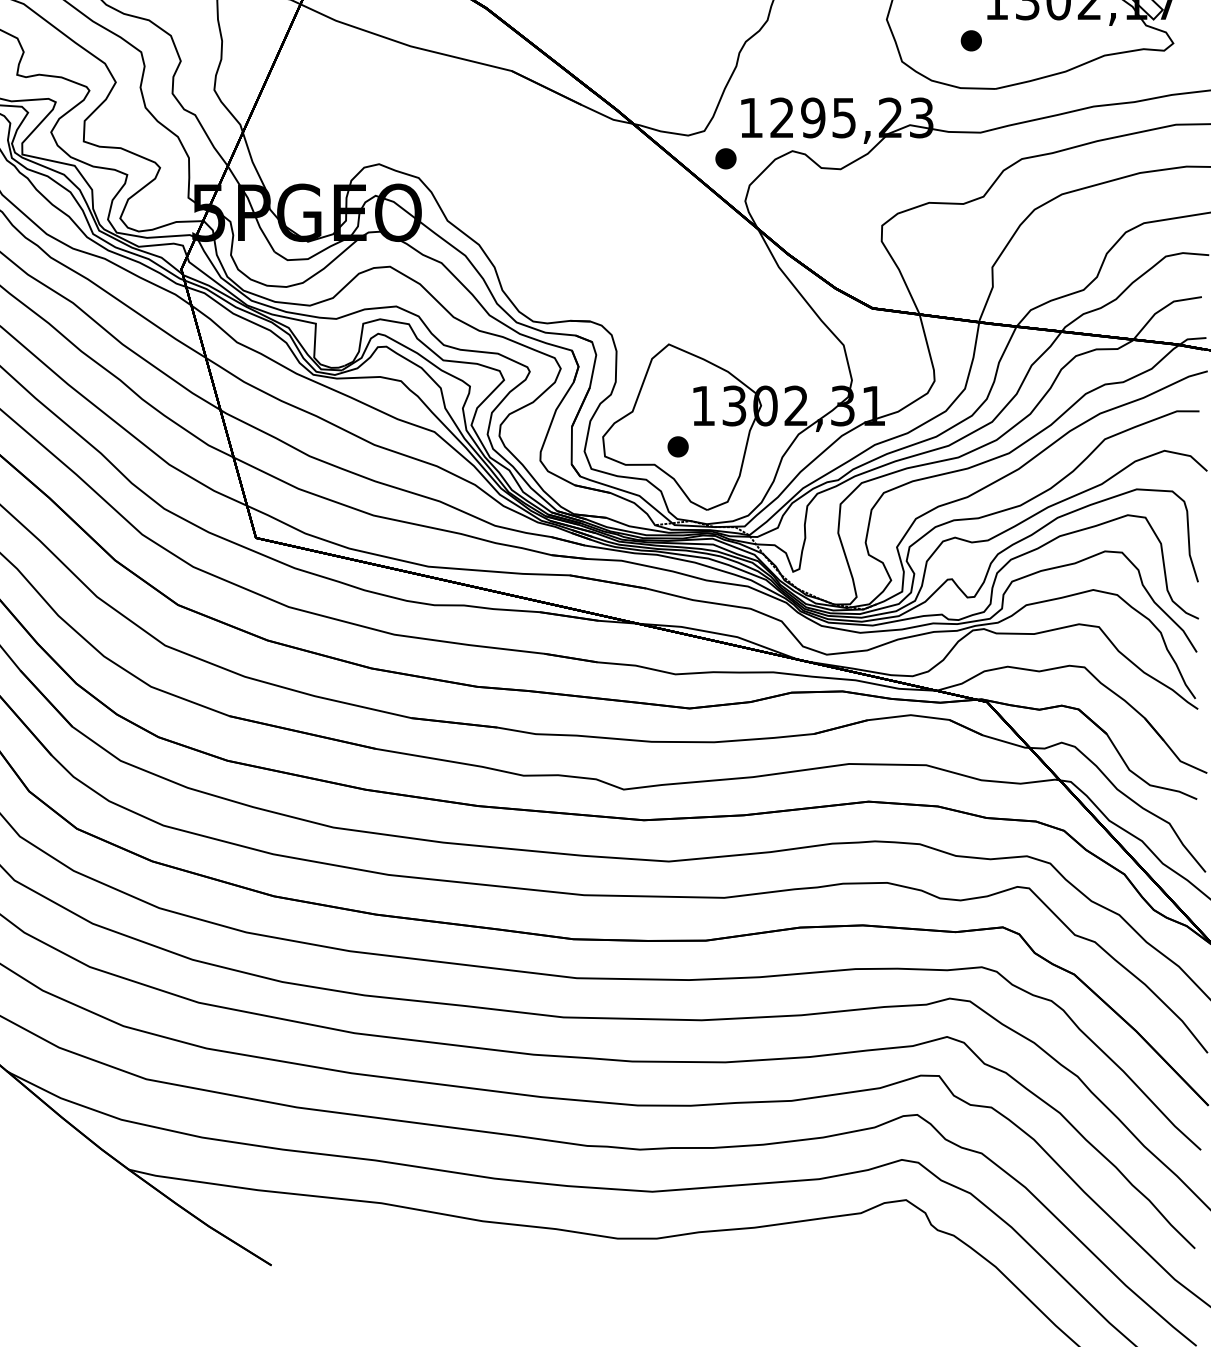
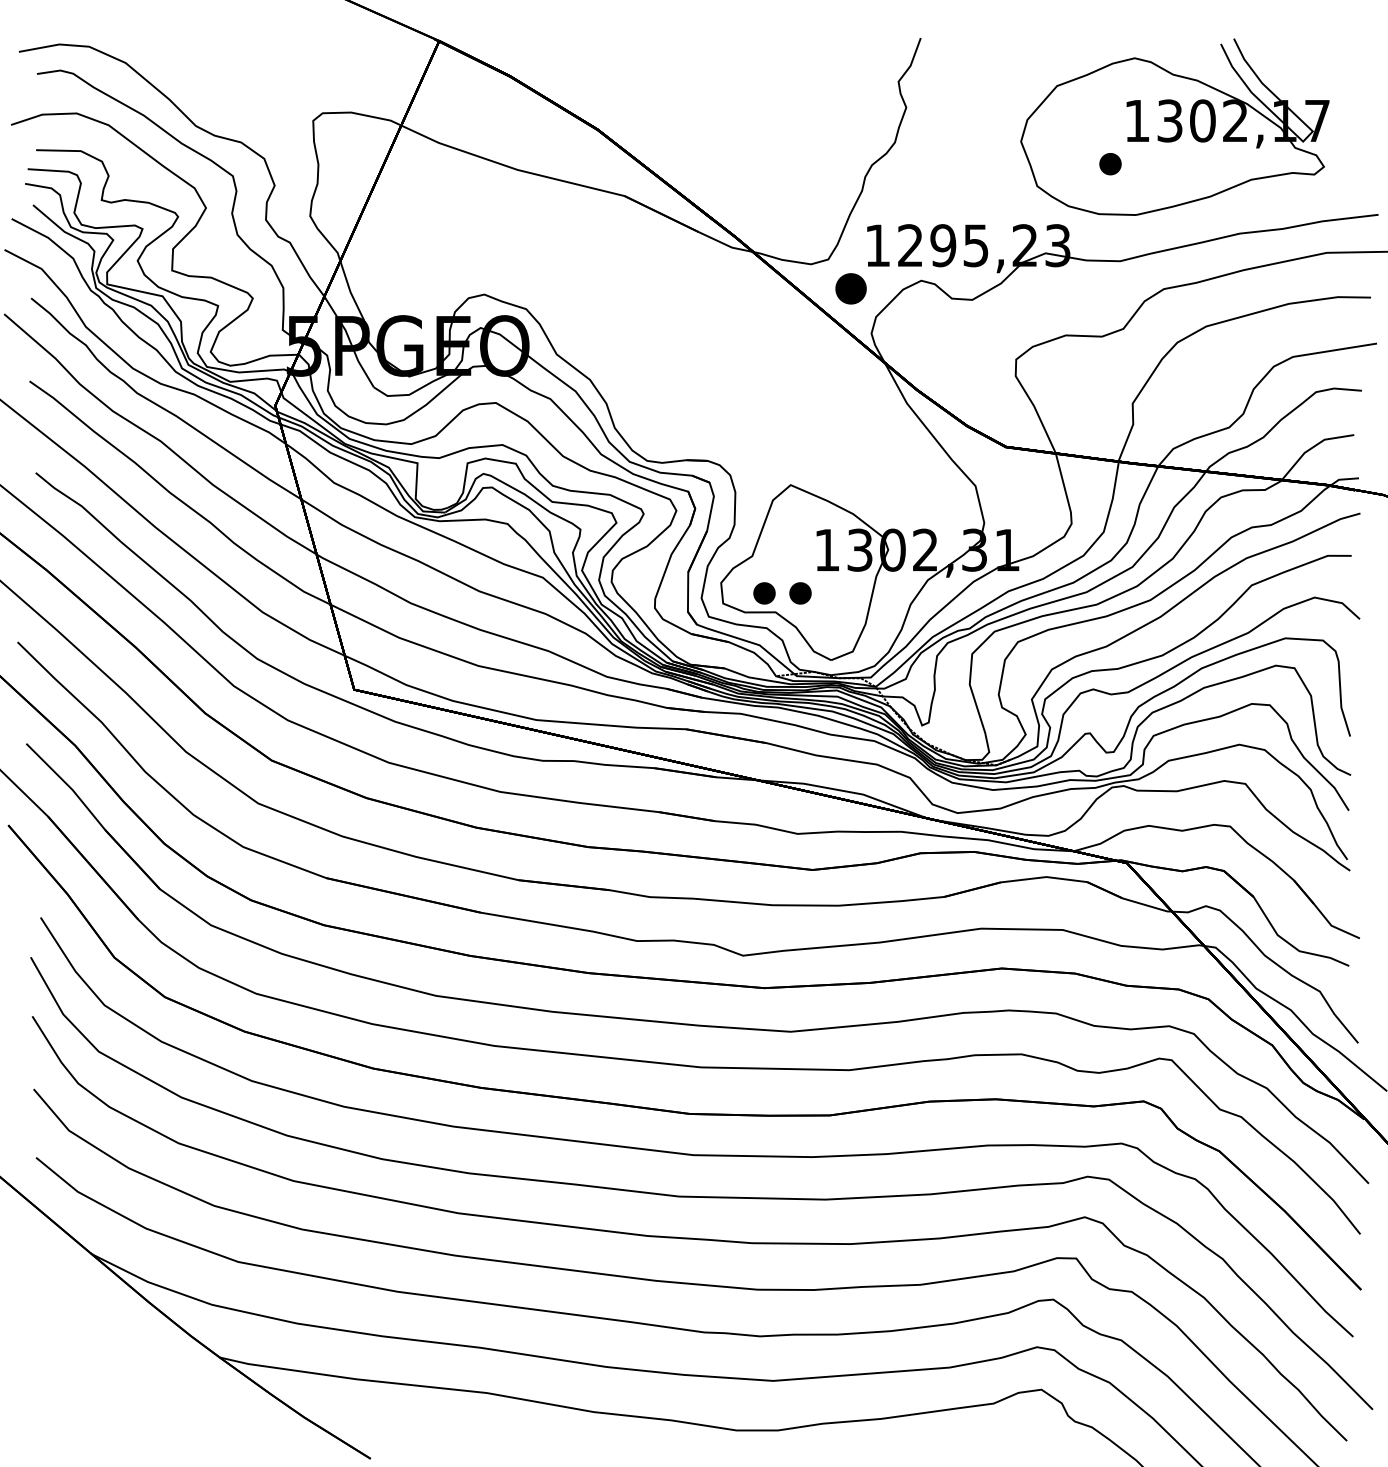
part: (725, 158) -> (850, 288), size x1.4
part: (644, 446) -> (764, 593), added

